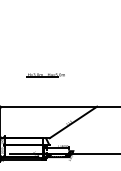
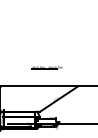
line: (45, 76) -> (46, 68), moved

